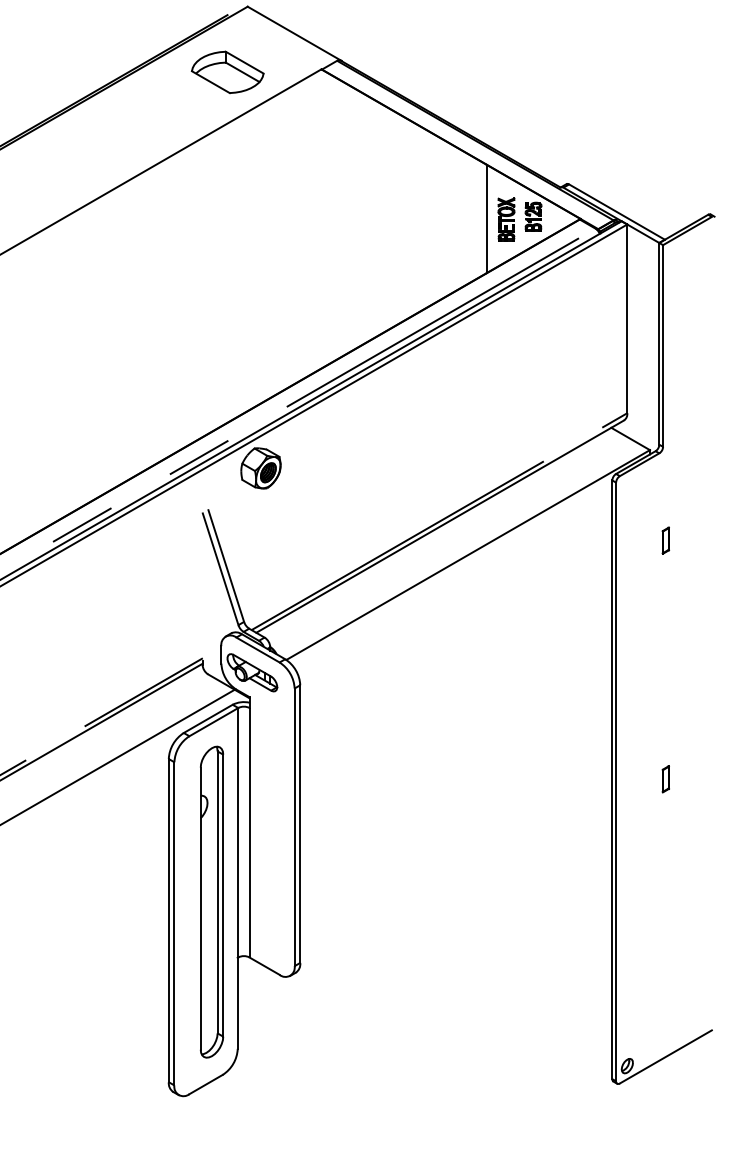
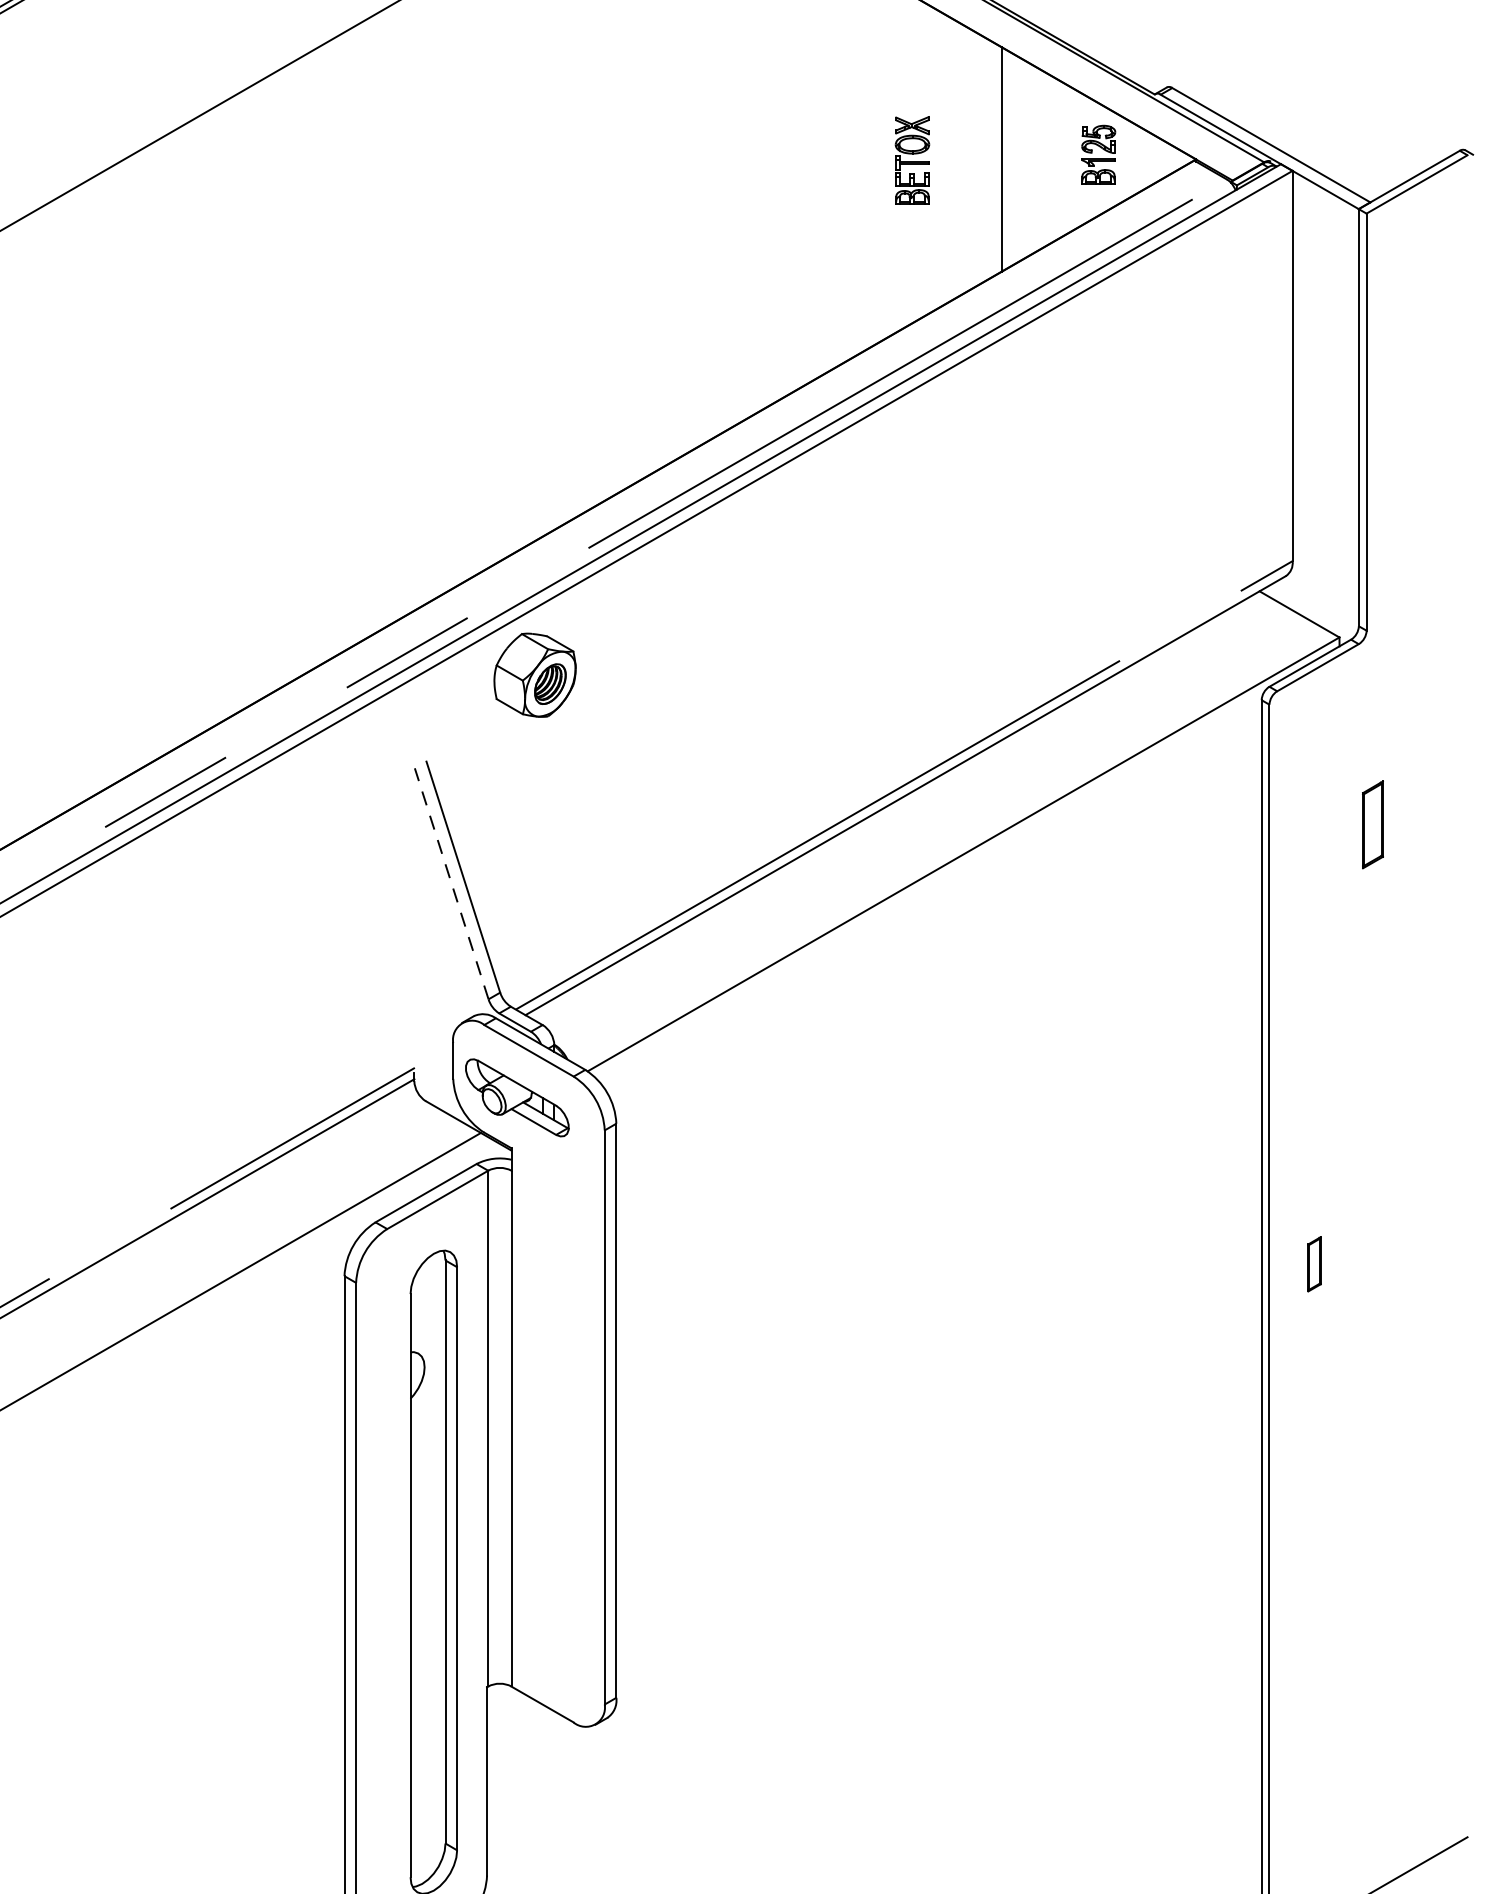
part: (506, 219) -> (912, 160), moved
part: (665, 540) -> (1371, 824), size x1.6
line: (220, 569) -> (451, 884), solid -> dashed
part: (665, 779) -> (1313, 1264), moved

